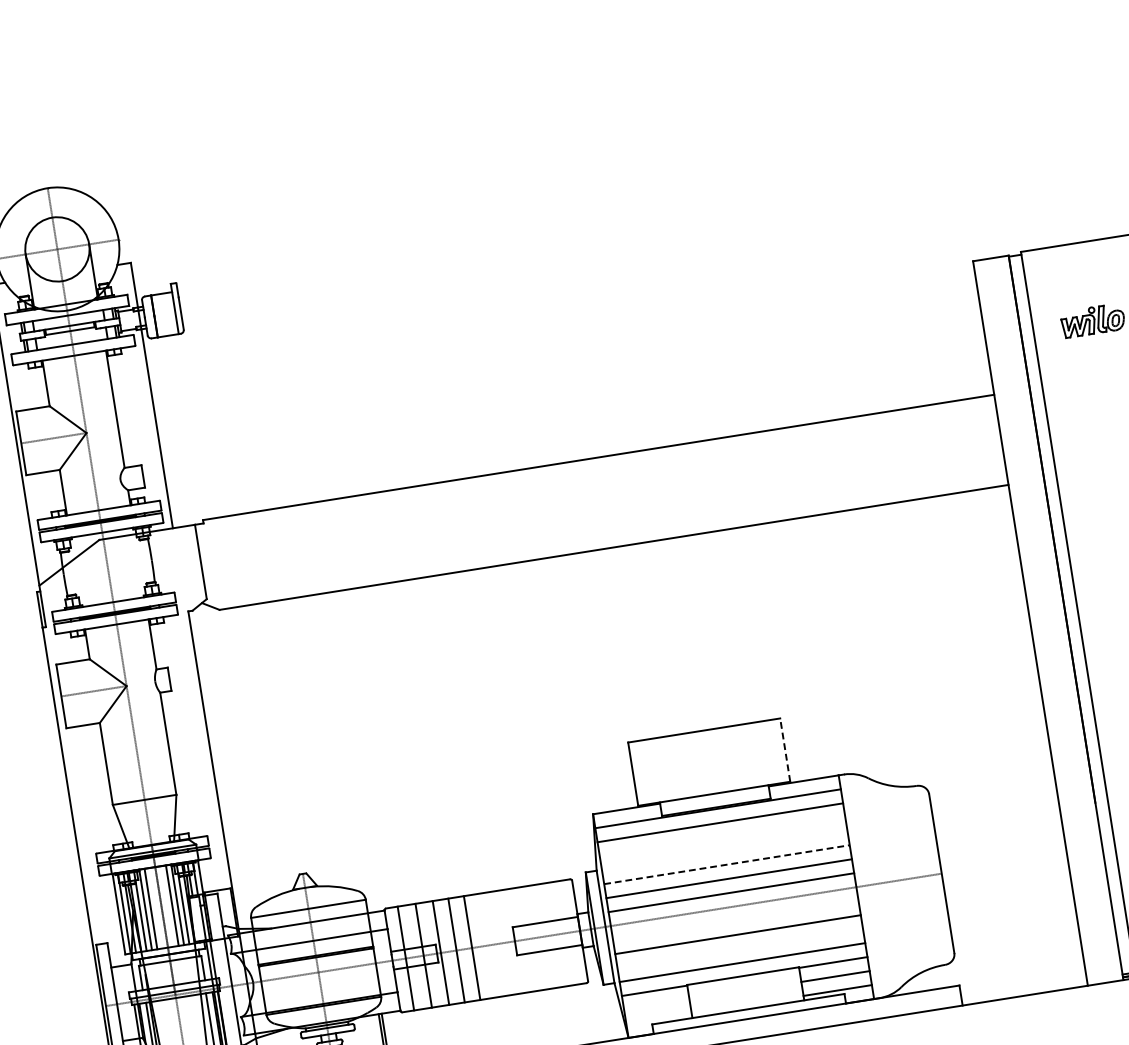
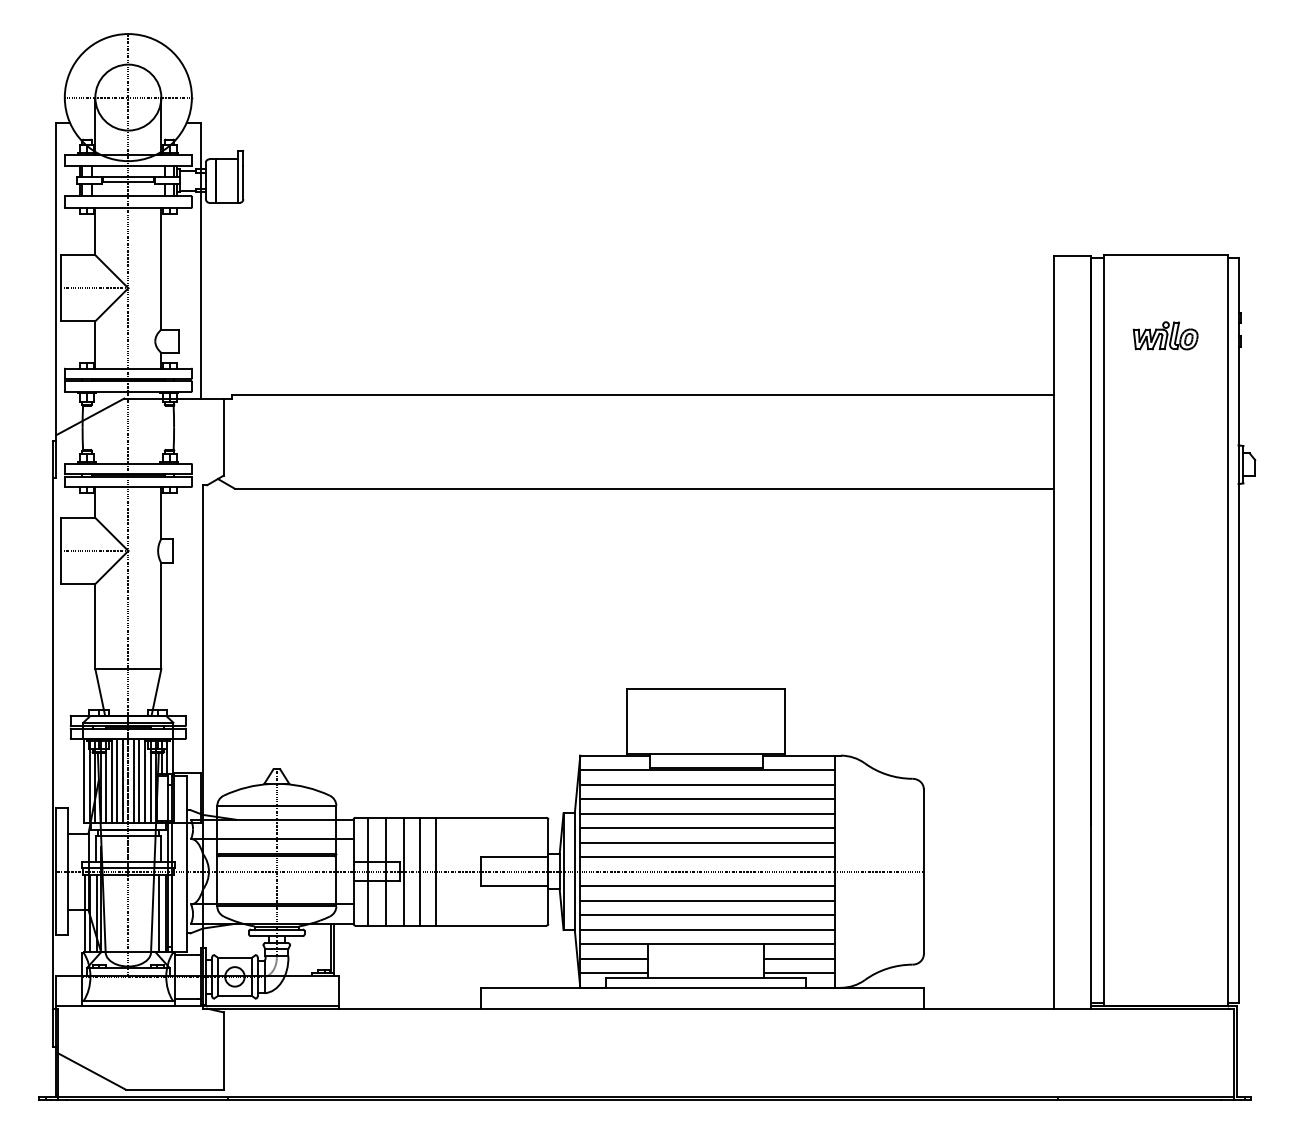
line: (785, 750) -> (785, 721), dashed -> solid
line: (722, 837) -> (707, 799), added
line: (724, 850) -> (707, 813), added
line: (727, 864) -> (708, 828), dashed -> solid
line: (166, 906) -> (133, 780), added
line: (155, 908) -> (122, 780), added
line: (735, 920) -> (707, 886), added
line: (740, 948) -> (707, 915), added
line: (657, 1004) -> (614, 958), added
line: (659, 1018) -> (614, 973), added

